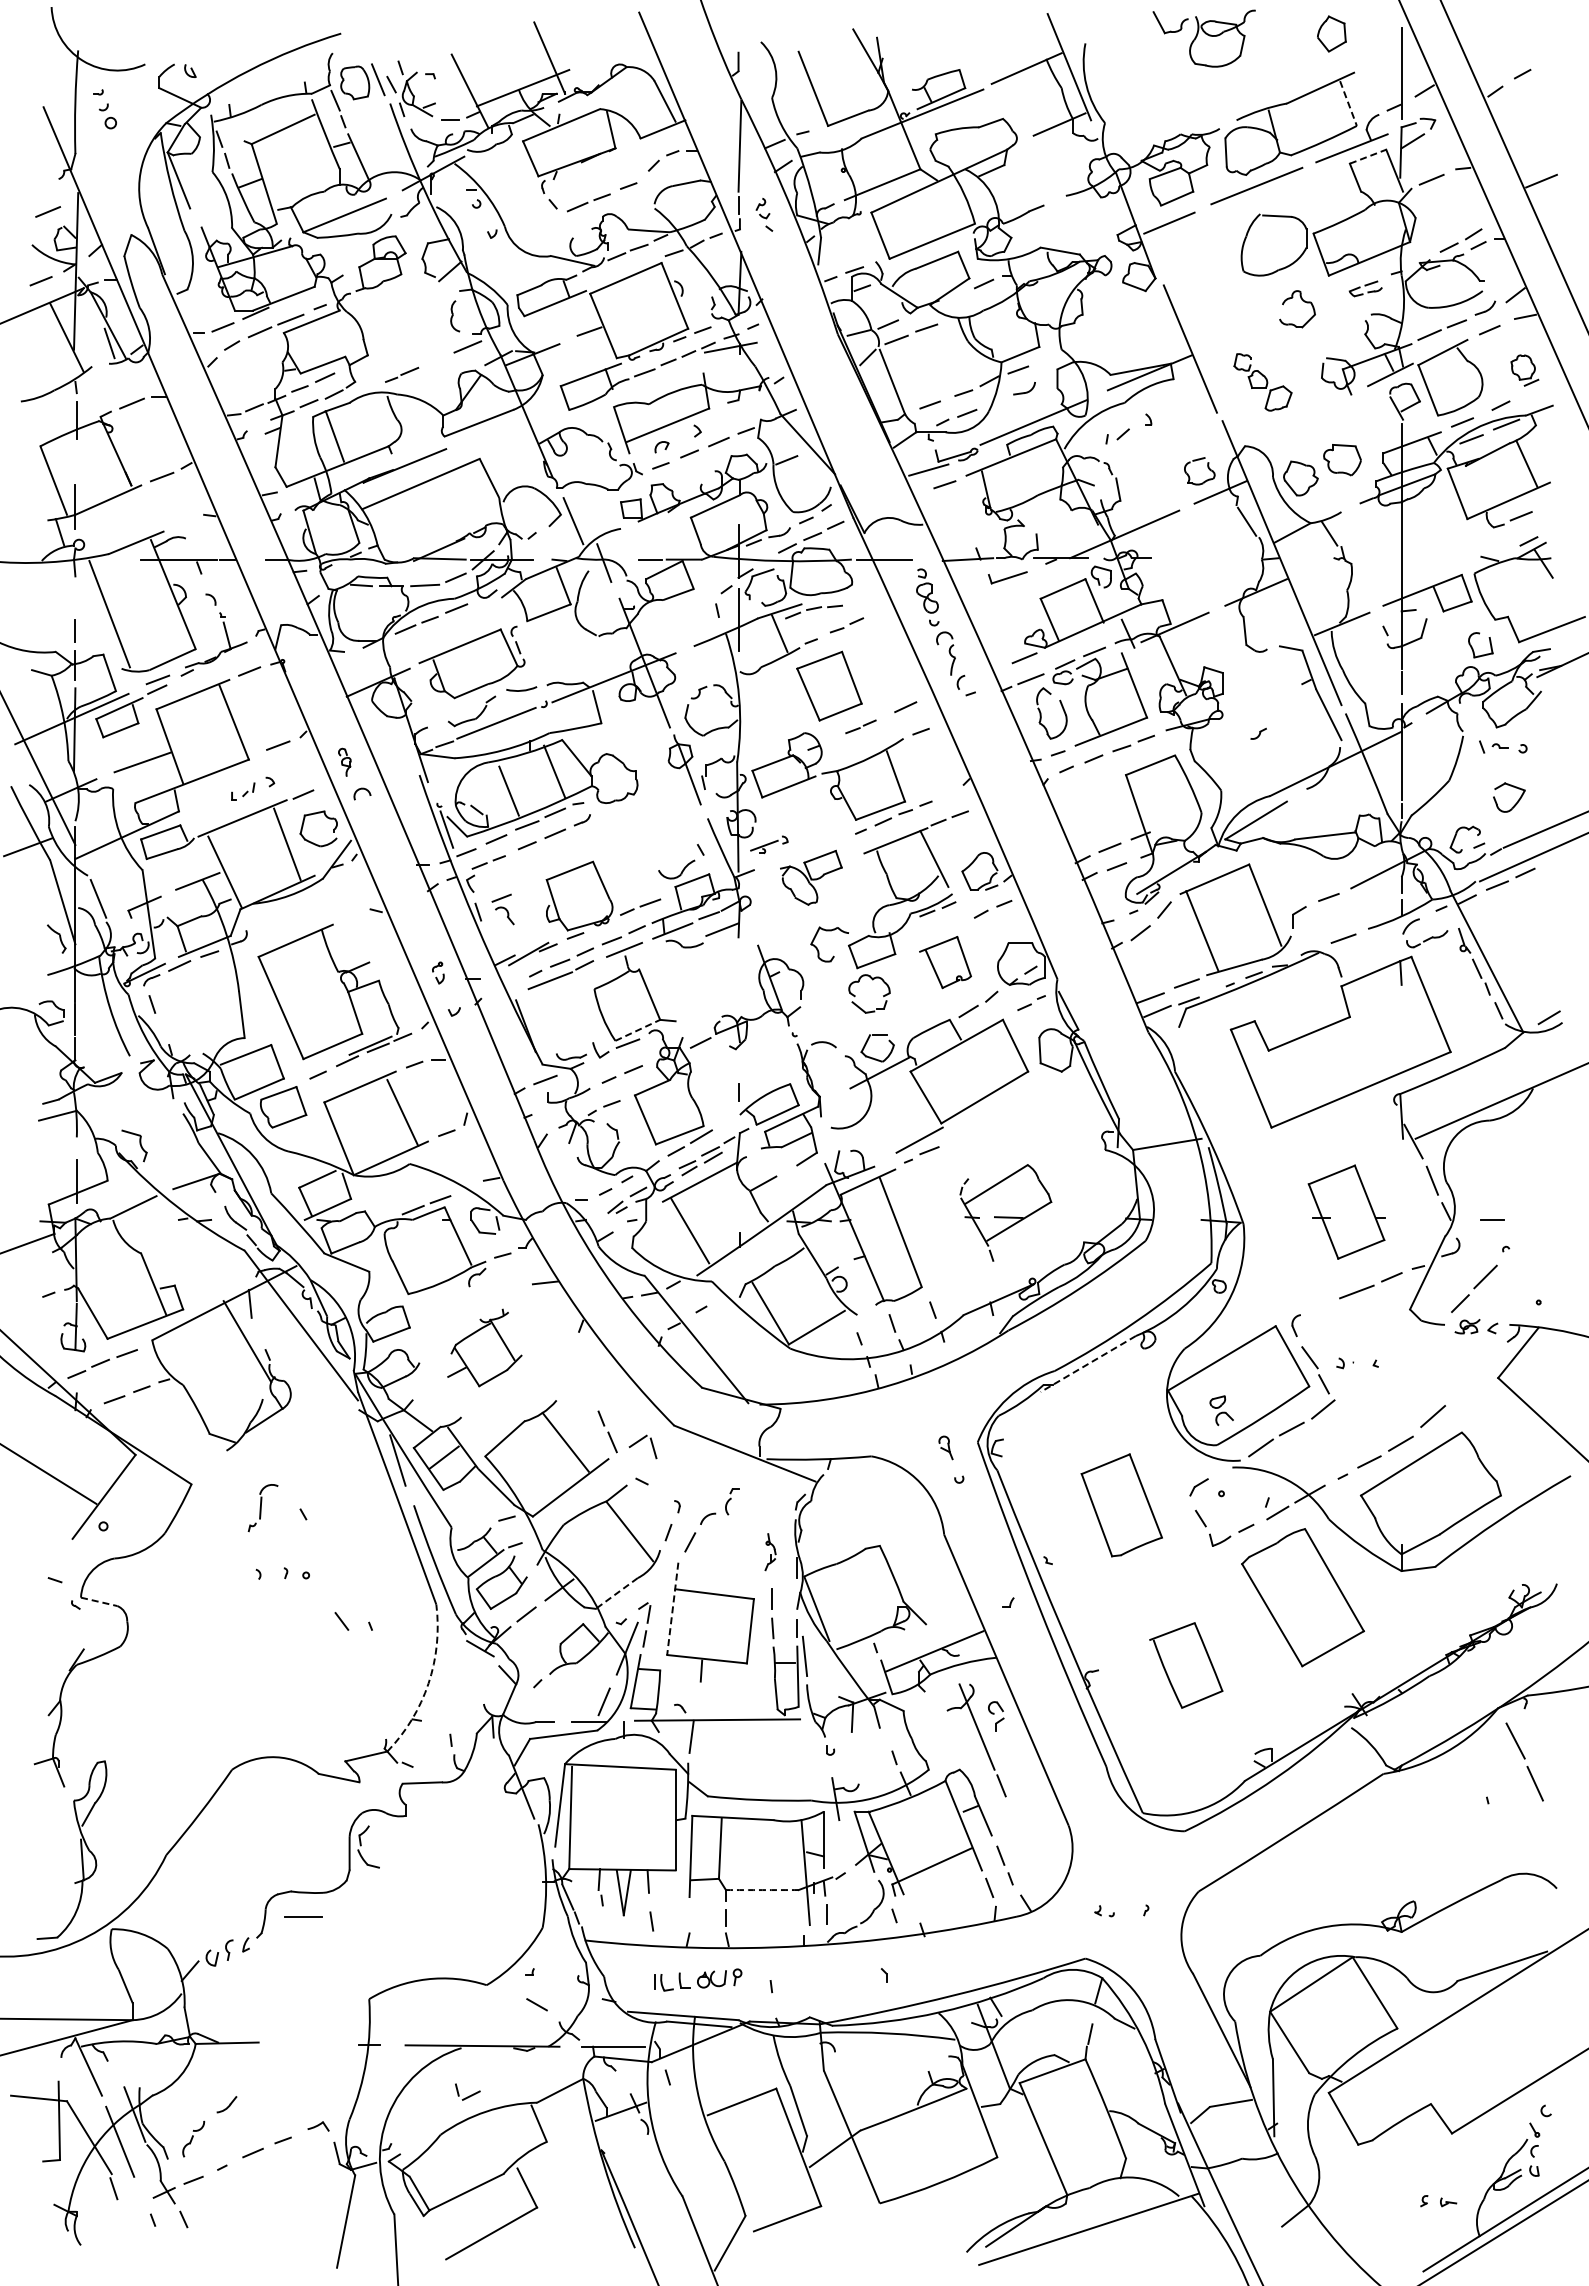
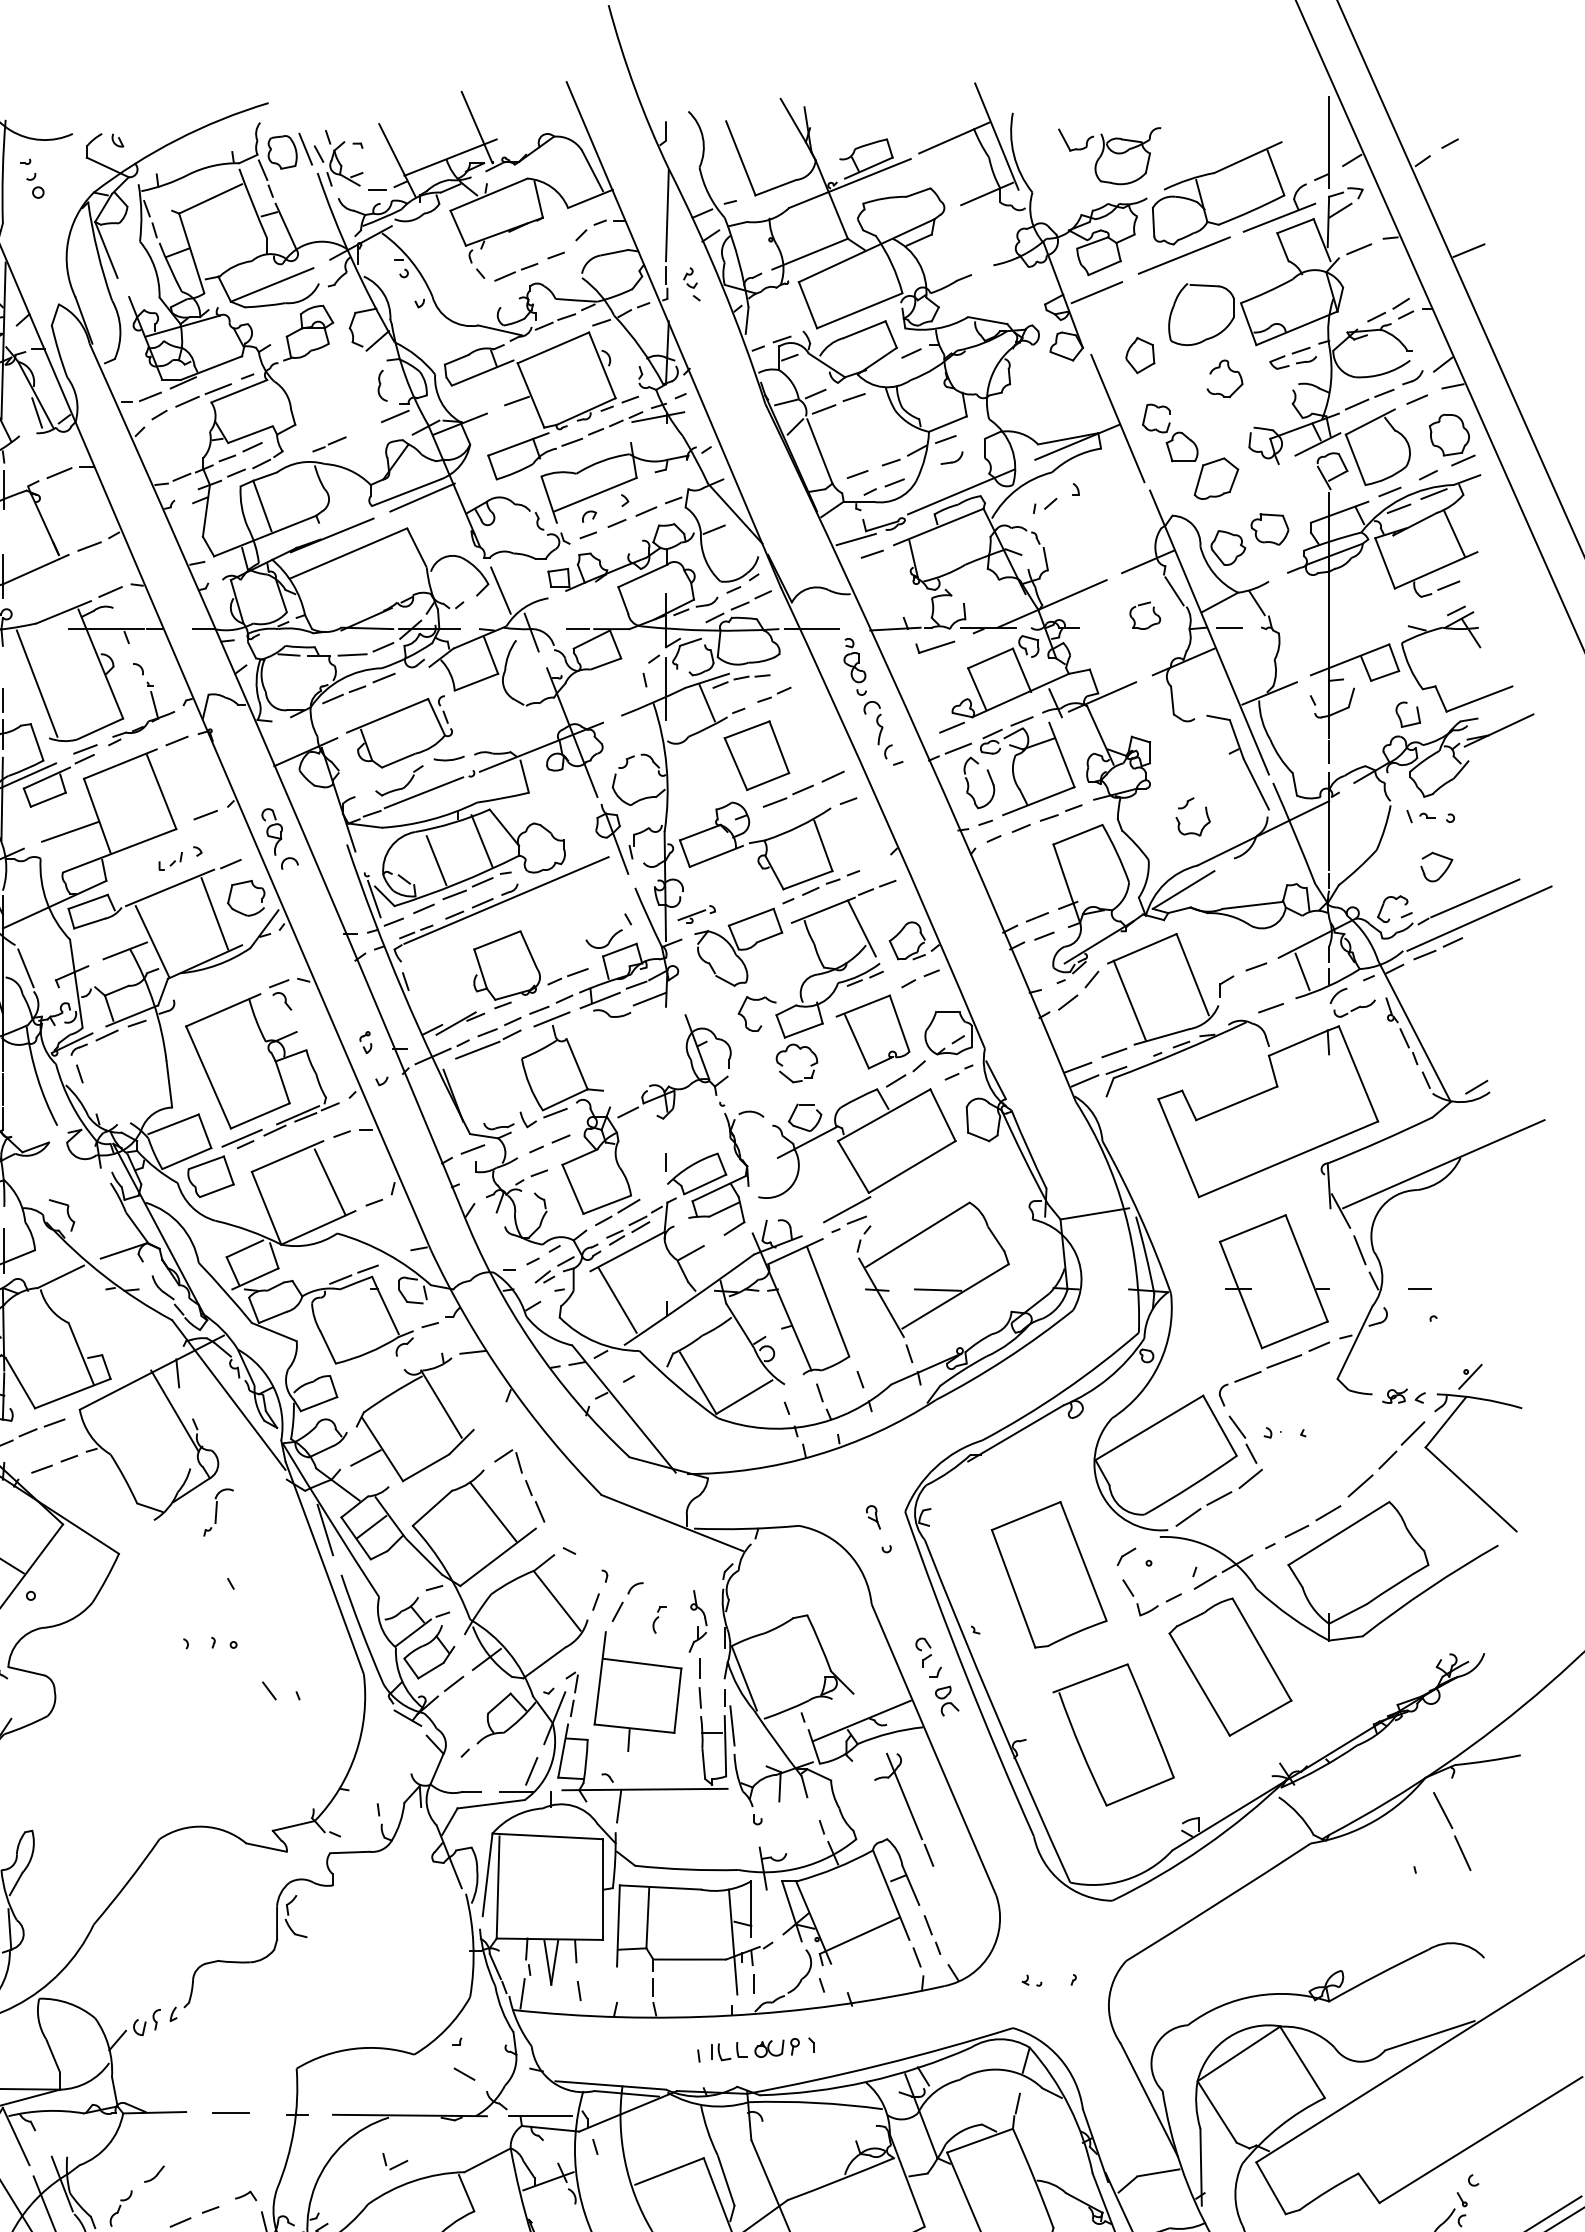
part: (1331, 33) -> (1139, 354), moved
part: (1203, 38) -> (1108, 155), moved
line: (1348, 103) -> (1275, 172), dashed -> solid
line: (1368, 156) -> (1295, 225), dashed -> solid
part: (1365, 288) -> (1292, 357), size x1.43
part: (1524, 370) -> (1451, 439), size x1.67
part: (1262, 382) -> (1189, 451), size x1.67
line: (494, 428) -> (421, 497), added
part: (1207, 467) -> (1152, 611), moved
line: (182, 522) -> (109, 591), added
line: (1301, 558) -> (1228, 627), added
part: (860, 726) -> (787, 795), size x1.67
part: (344, 762) -> (271, 831), size x1.67
part: (1264, 762) -> (1191, 831), added
line: (578, 830) -> (505, 899), added
part: (811, 877) -> (738, 946), size x1.43
line: (1375, 902) -> (1302, 971), added
part: (502, 909) -> (279, 994), moved
part: (945, 962) -> (872, 1031), size x1.43
line: (505, 986) -> (432, 1055), added
line: (637, 1030) -> (564, 1099), dashed -> solid
line: (314, 1068) -> (241, 1137), added
part: (1346, 1211) -> (1273, 1280), size x1.43
part: (1005, 1212) -> (932, 1281), size x1.67
part: (1474, 1288) -> (1401, 1444), moved
line: (1320, 1307) -> (1247, 1376), added
line: (1542, 1307) -> (1469, 1376), added
part: (484, 1347) -> (411, 1416), size x1.67
line: (1087, 1364) -> (1014, 1433), dashed -> solid
part: (1221, 1410) -> (946, 1700), moved
part: (642, 1446) -> (507, 1460), moved
part: (732, 1501) -> (659, 1619), moved
part: (1121, 1505) -> (1048, 1574), size x1.43
part: (262, 1508) -> (217, 1512), moved
part: (770, 1551) -> (697, 1620), size x1.67
line: (616, 1593) -> (543, 1662), dashed -> solid
line: (99, 1601) -> (26, 1670), dashed -> solid
line: (672, 1608) -> (599, 1677), dashed -> solid
part: (1186, 1665) -> (1113, 1734), size x1.67
arc: (428, 1683) -> (355, 1752), dashed -> solid
part: (996, 1716) -> (923, 1652), moved
arc: (762, 1890) -> (689, 1959), dashed -> solid
line: (303, 1916) -> (230, 2112), moved
line: (595, 1924) -> (522, 1993), added
part: (698, 1979) -> (755, 2048), moved

